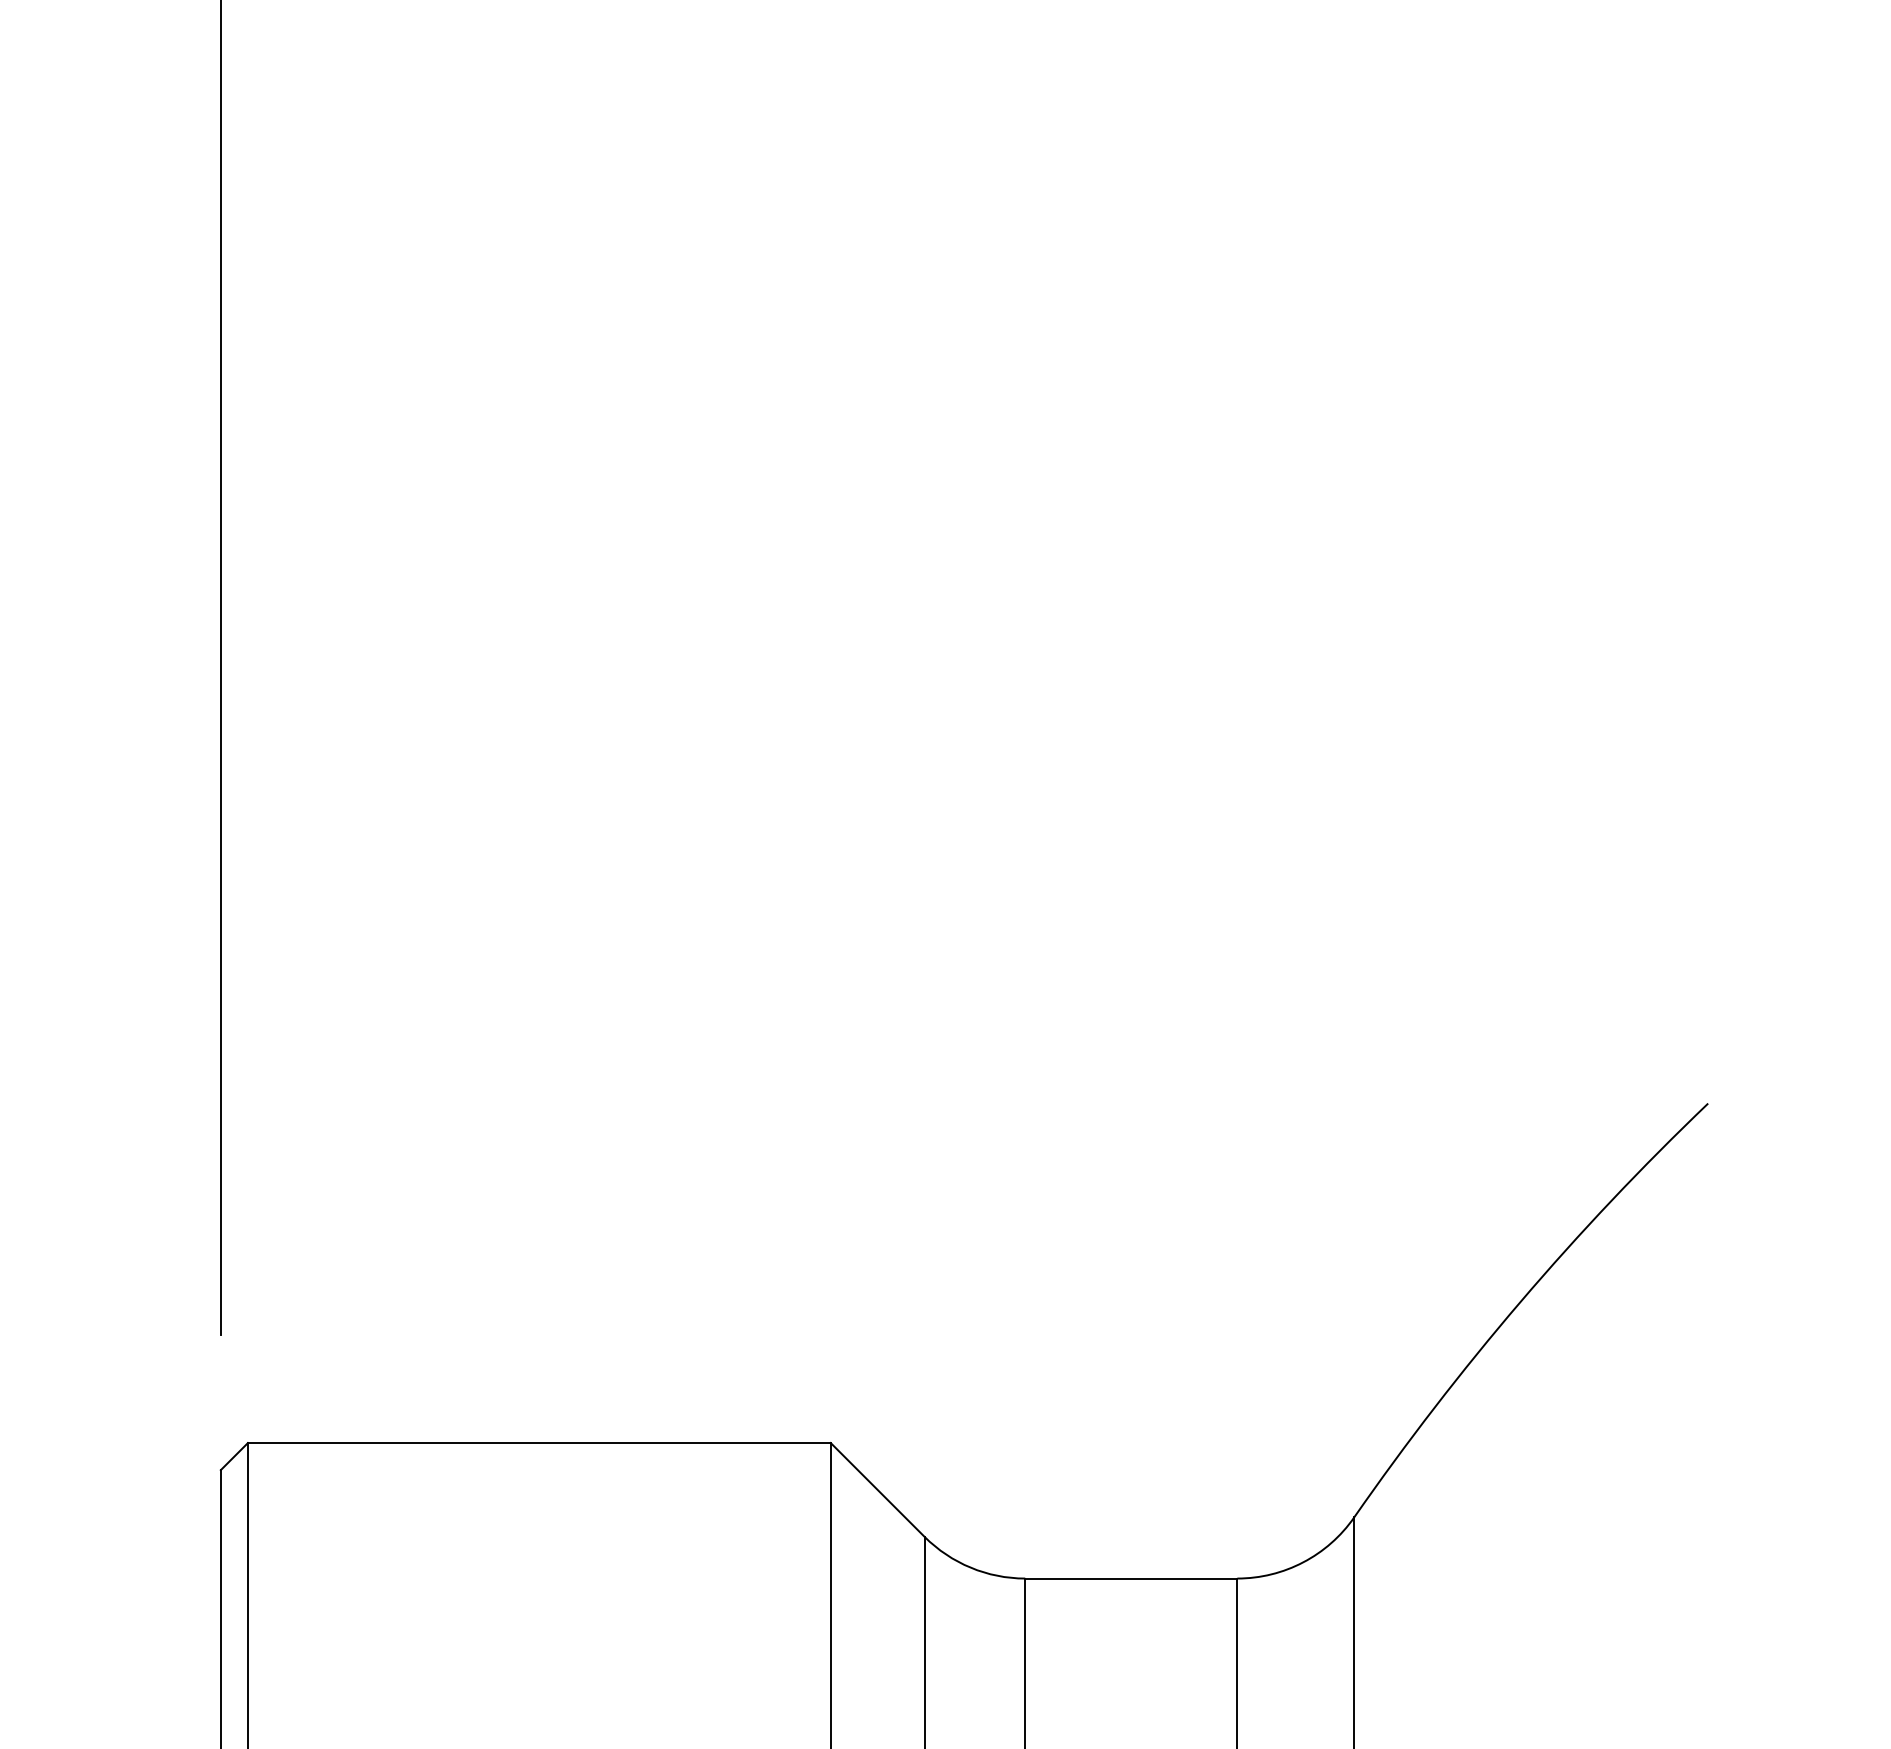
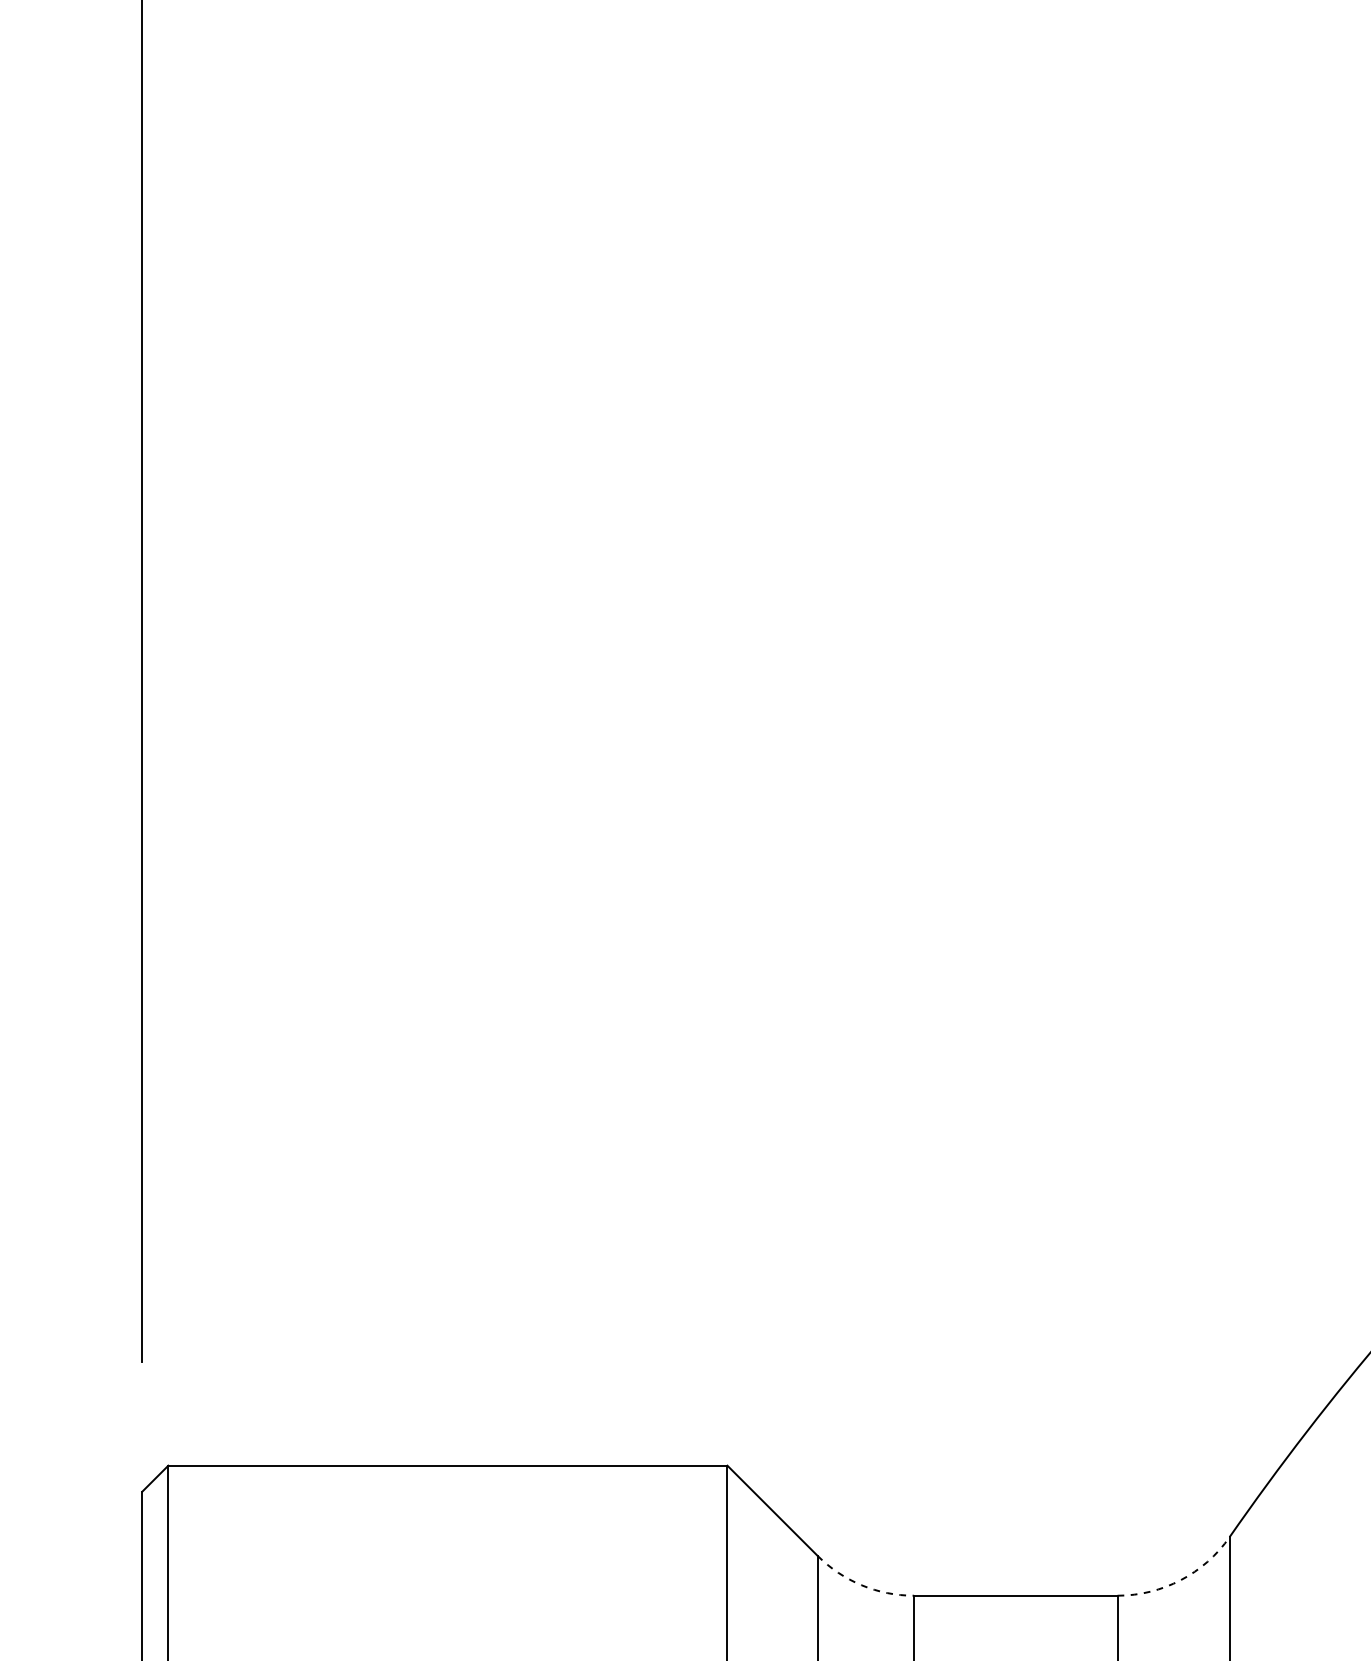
arc: (1303, 1562) -> (1181, 1580), solid -> dashed
arc: (970, 1567) -> (861, 1585), solid -> dashed

